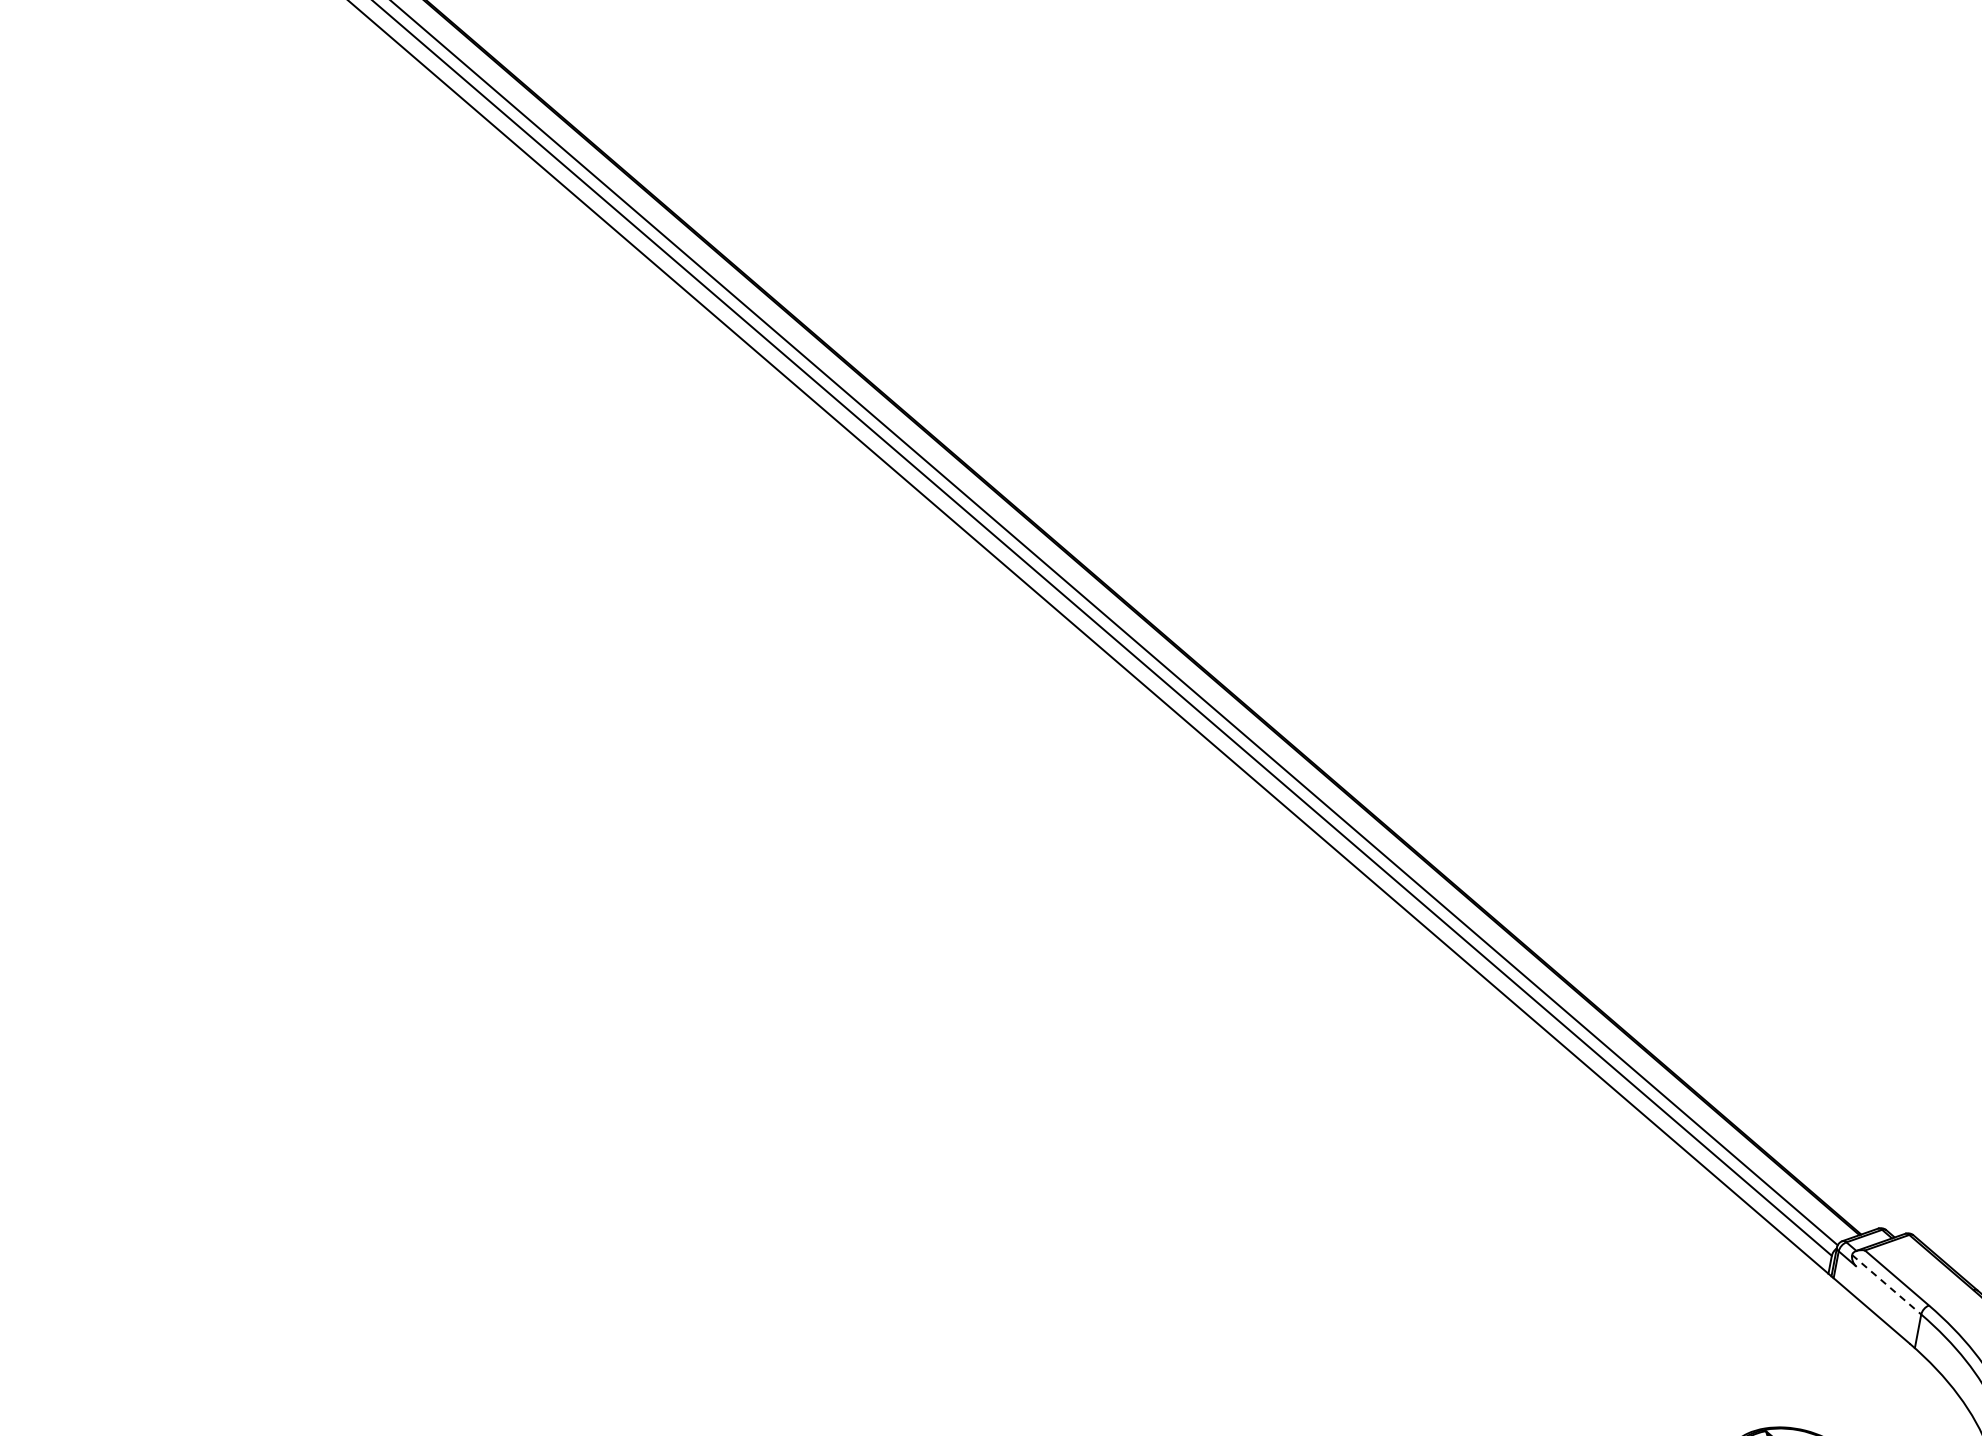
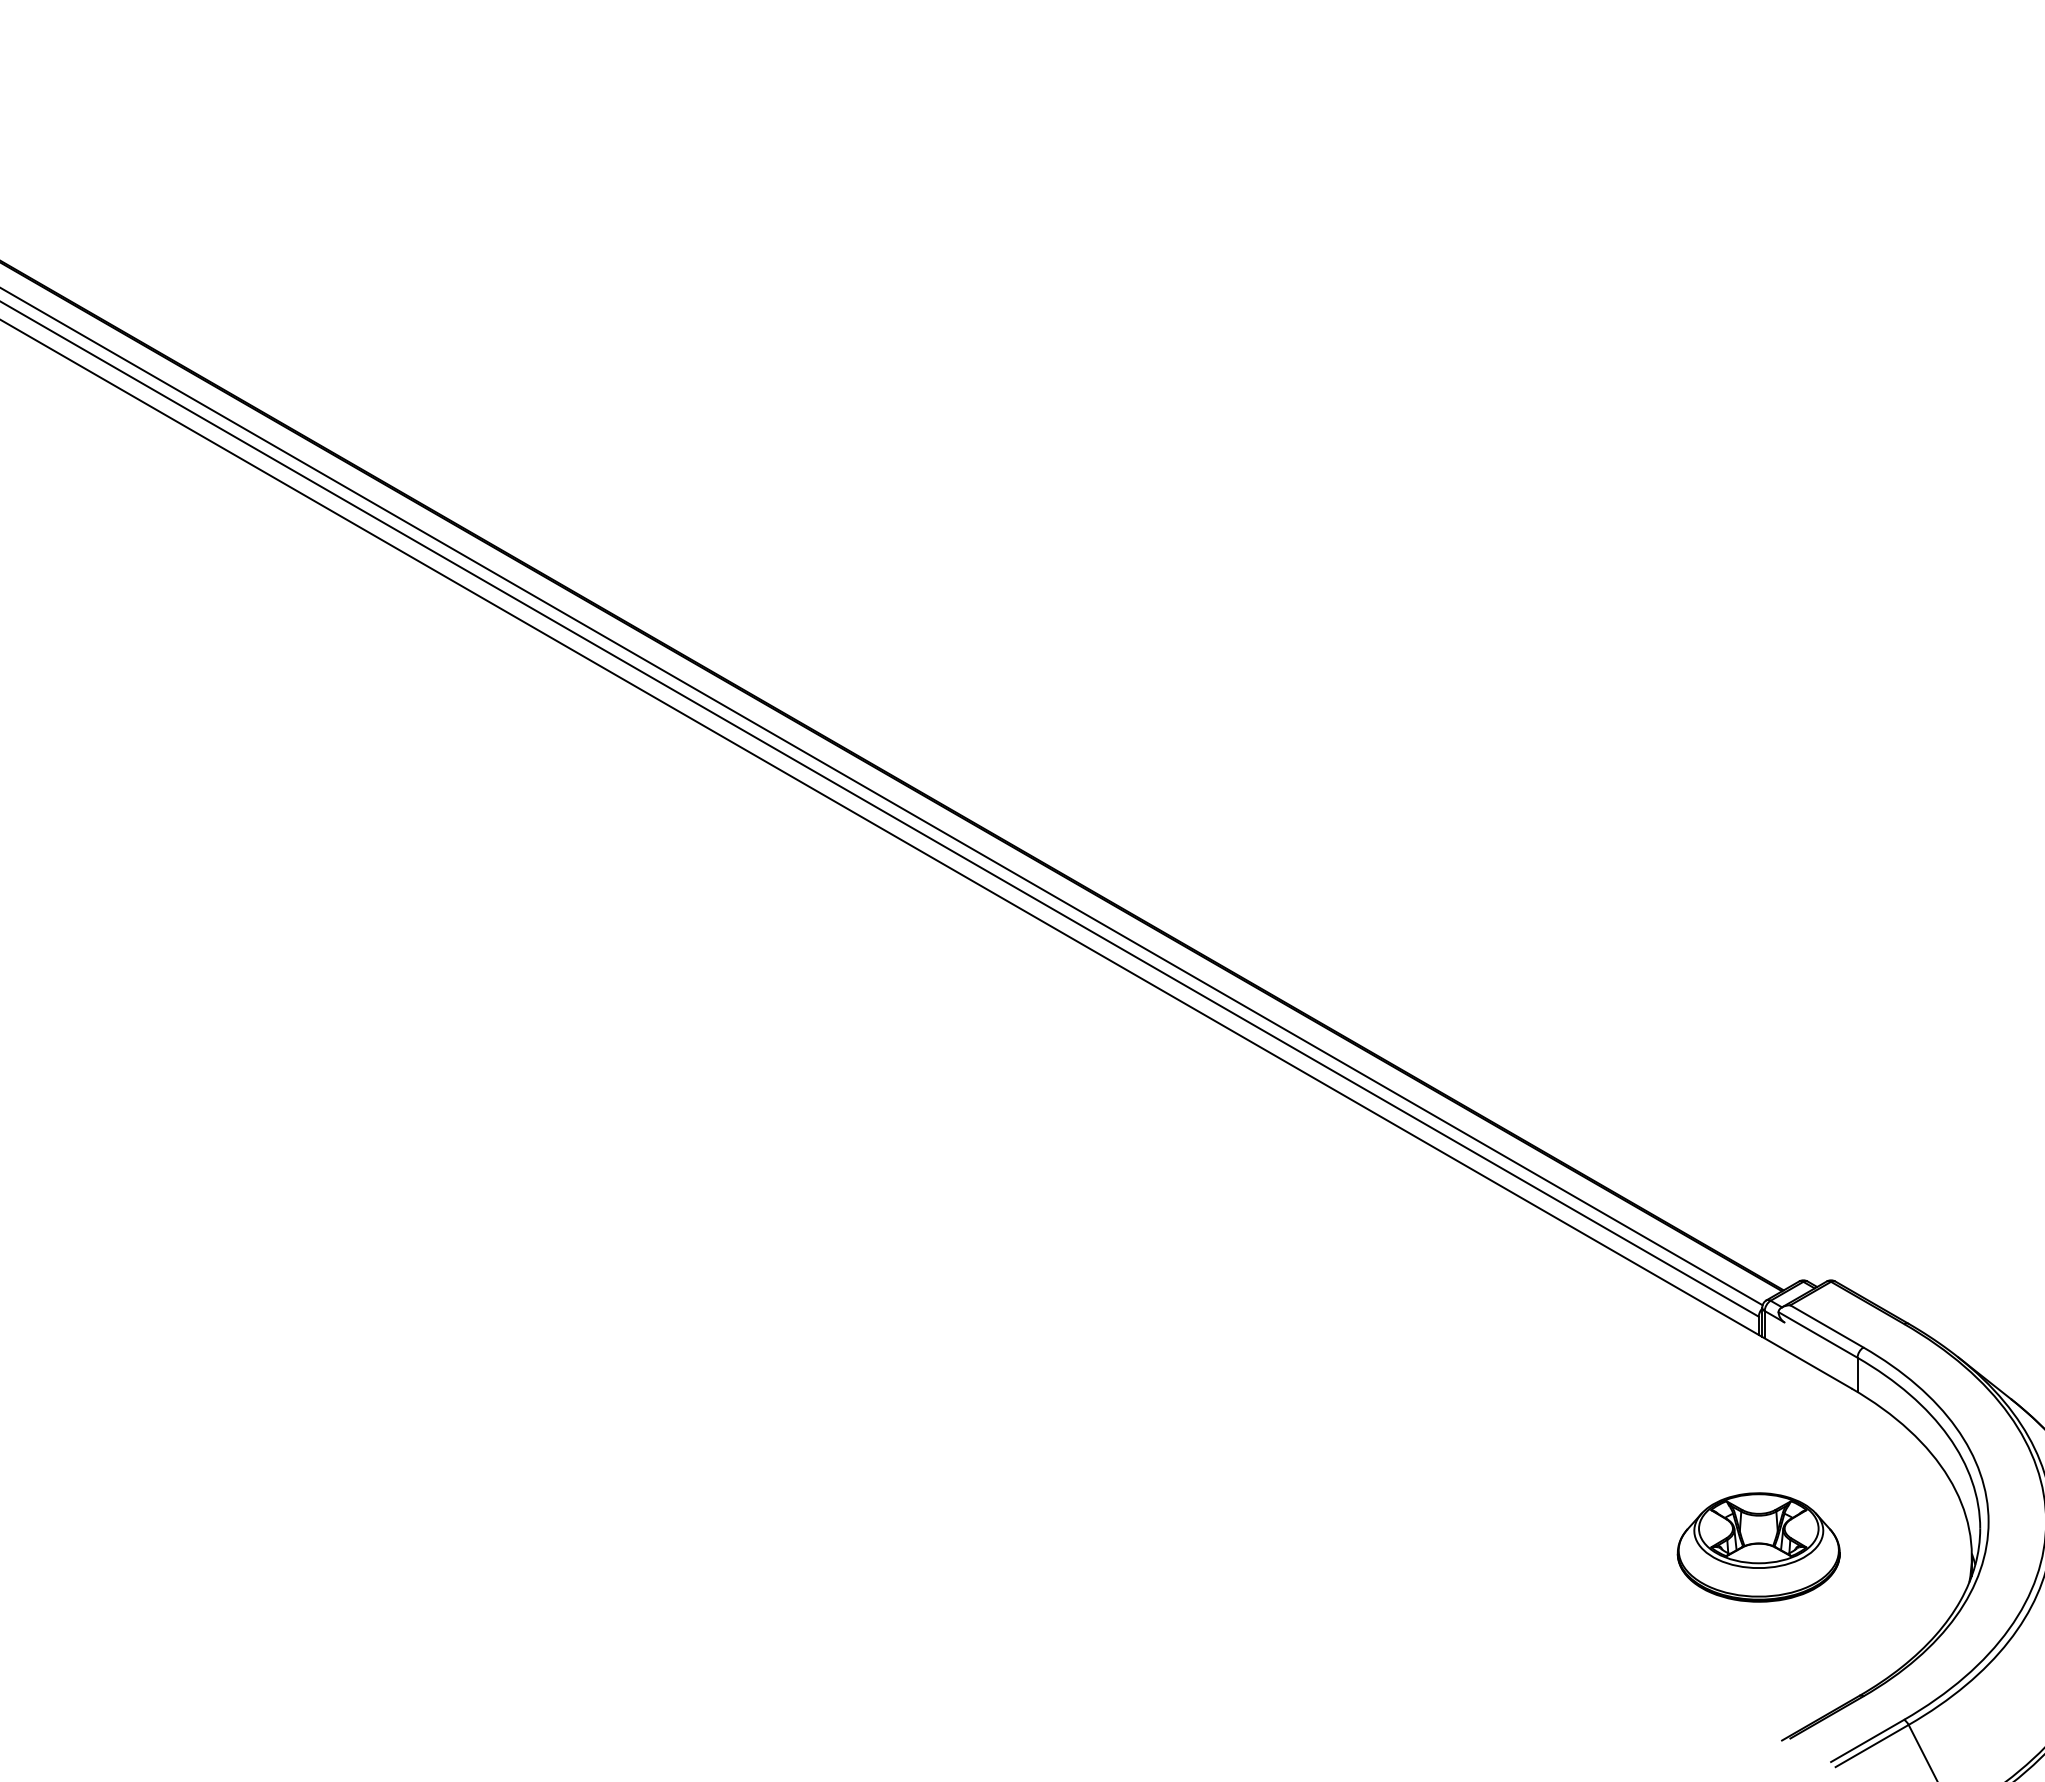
line: (1887, 1284) -> (1818, 1334), dashed -> solid

